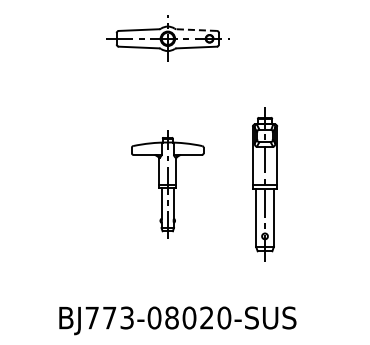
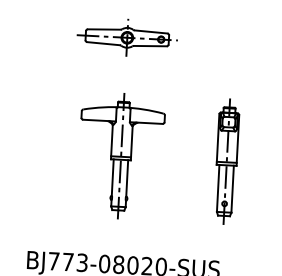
line: (196, 30) -> (150, 32), dashed -> solid
part: (167, 184) -> (120, 156), size x1.43
part: (264, 184) -> (226, 161), moved

